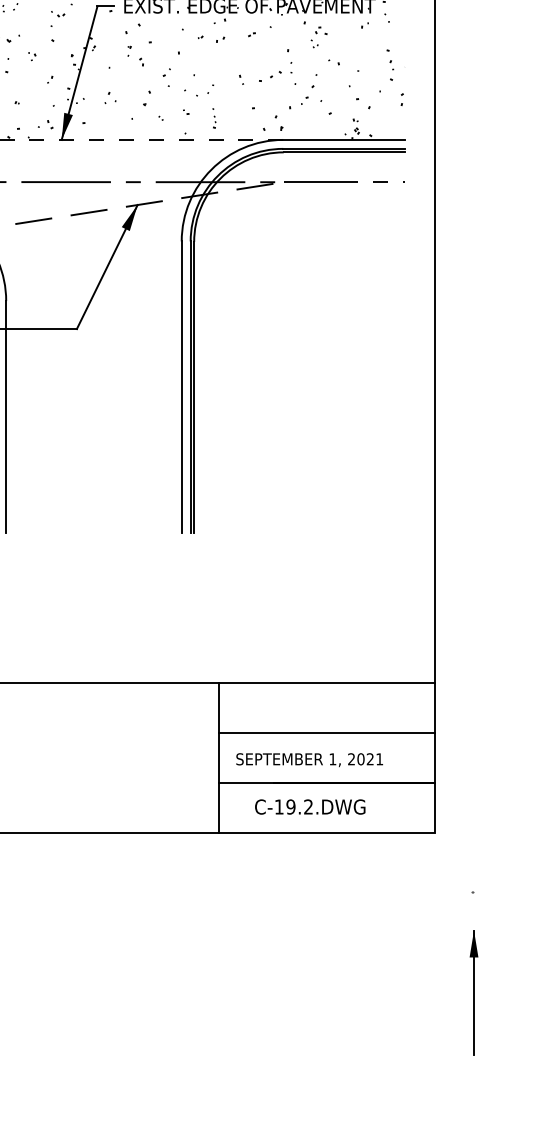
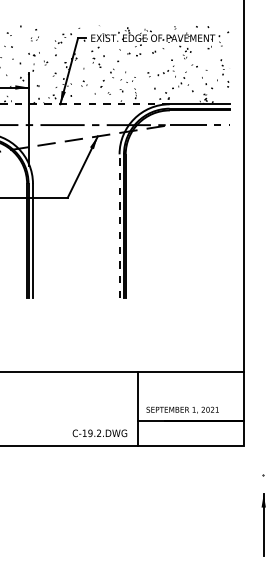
line: (181, 387) -> (119, 226), solid -> dashed
line: (325, 732) -> (190, 396), removed
text: (309, 807) -> (99, 433), moved

